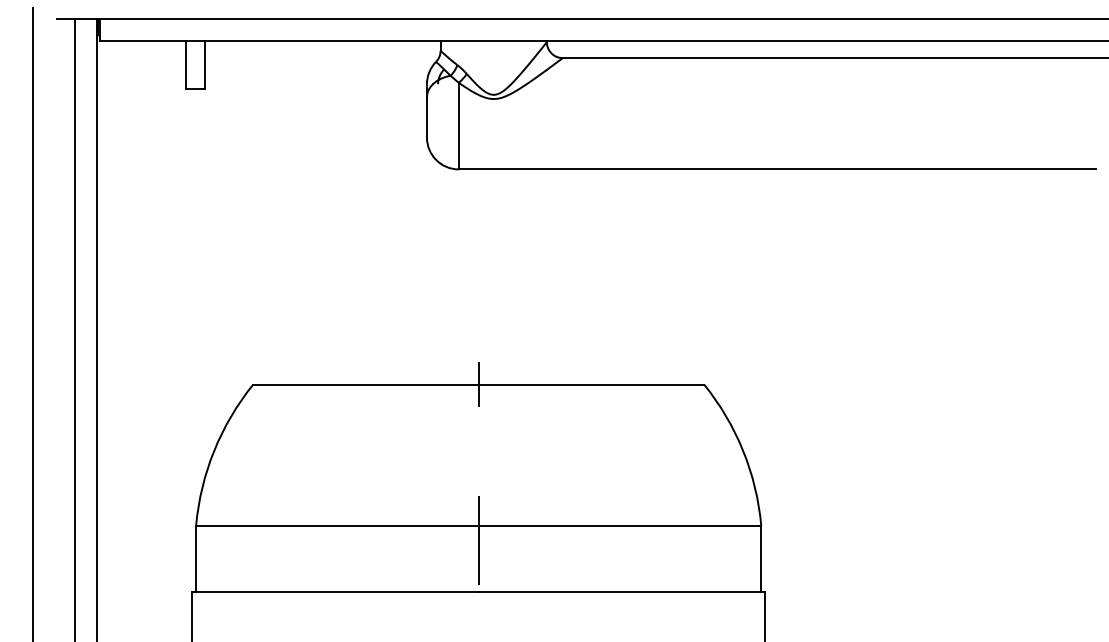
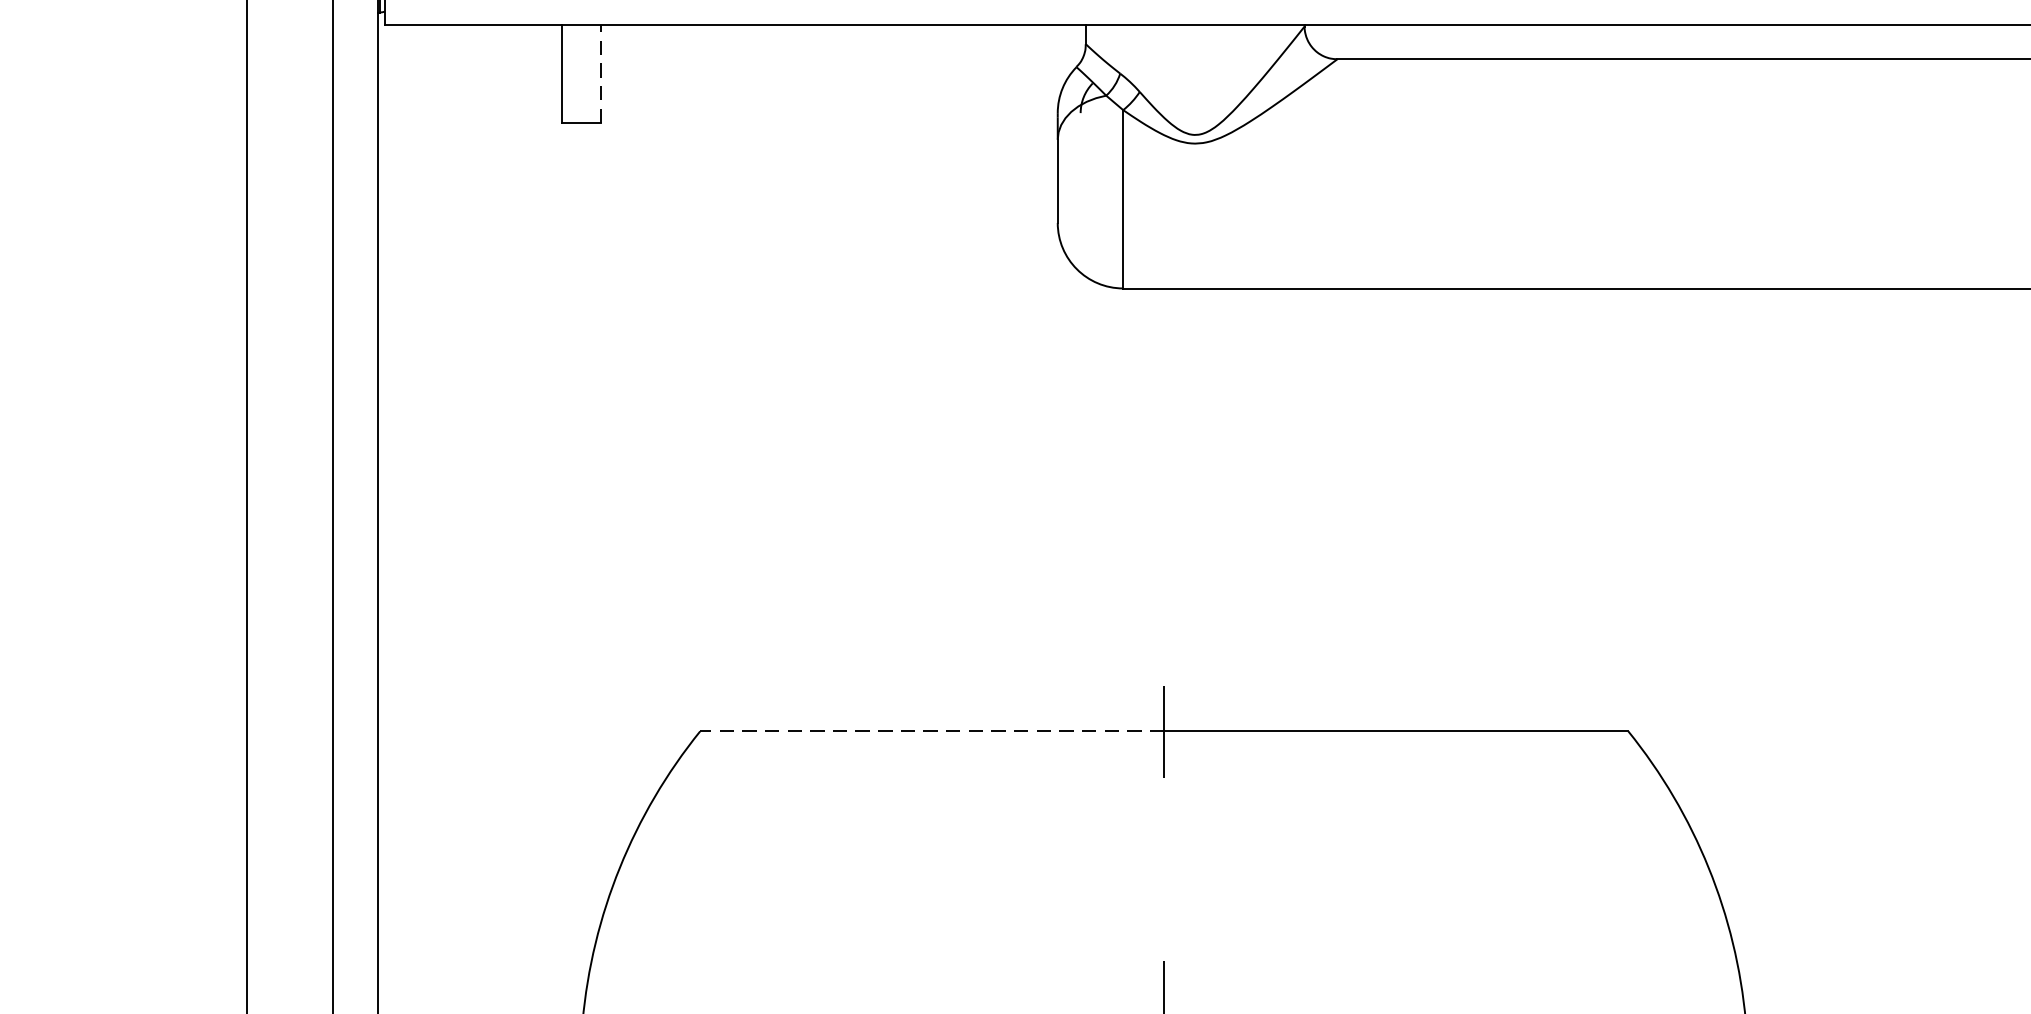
line: (205, 65) -> (601, 74), solid -> dashed
line: (365, 384) -> (931, 731), solid -> dashed

